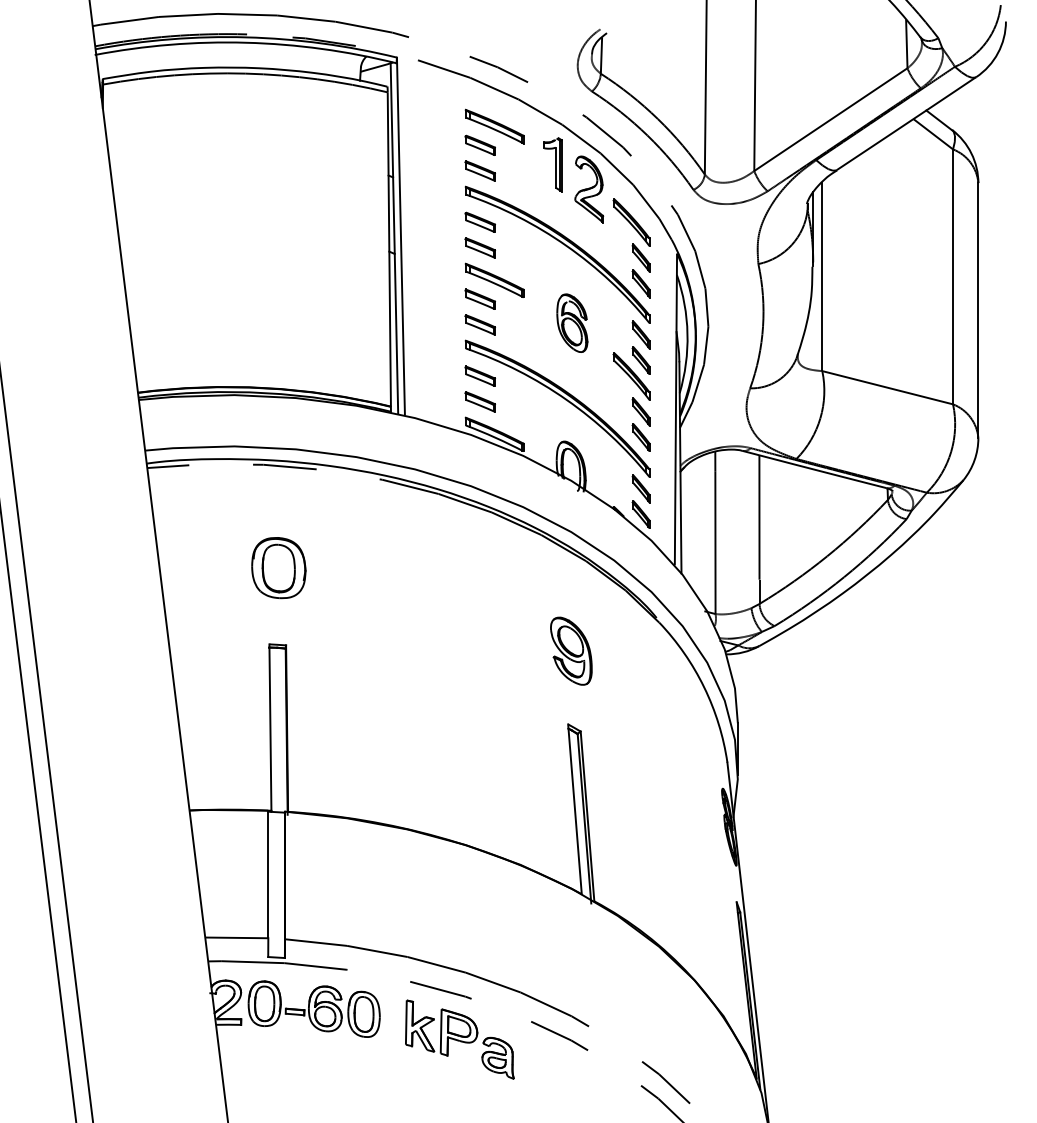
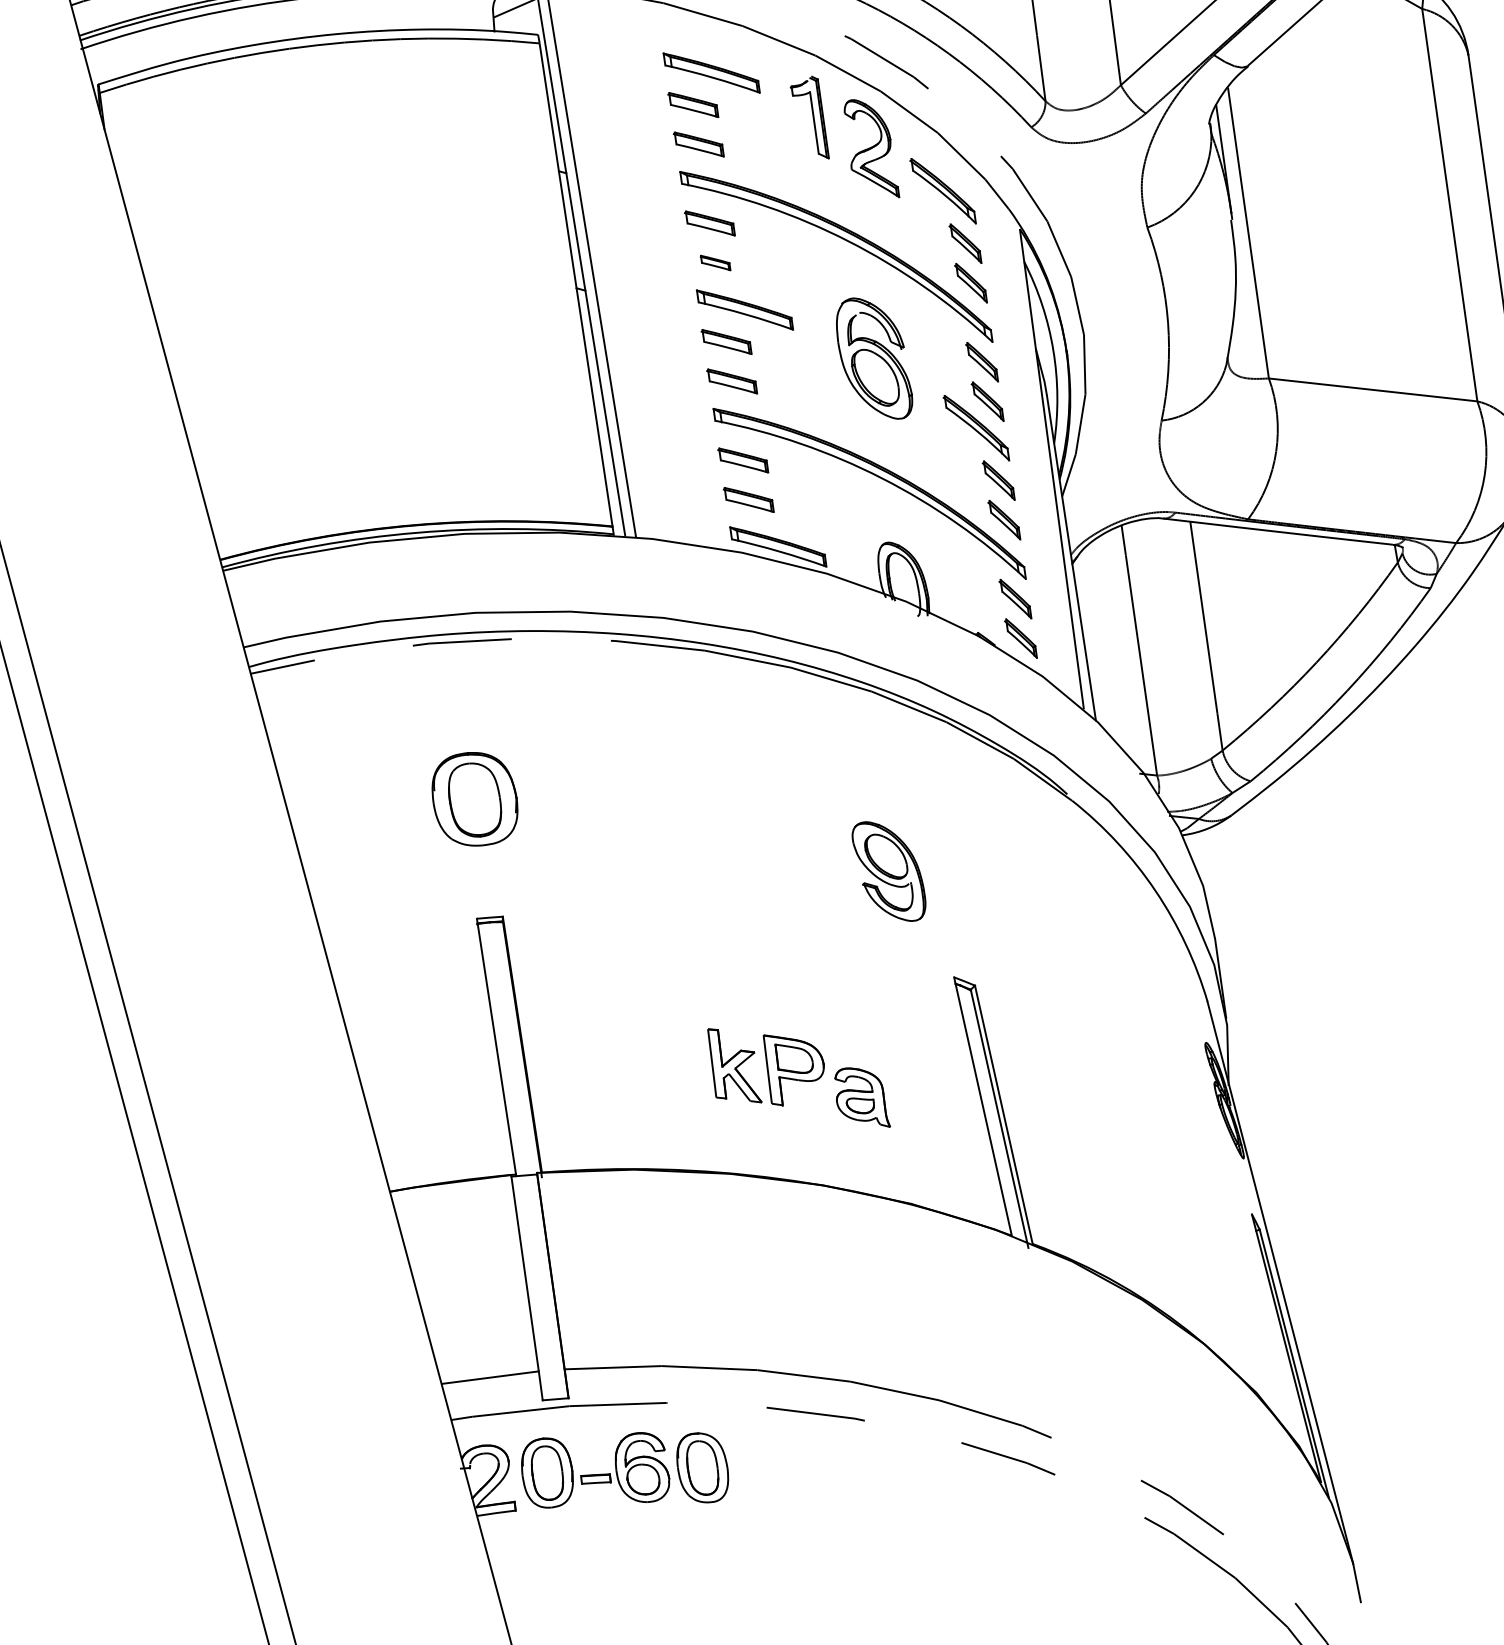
part: (479, 247) -> (714, 262), size x0.6
part: (572, 322) -> (873, 357), size x1.4
part: (571, 650) -> (889, 870), moved
part: (459, 1039) -> (797, 1077), moved

